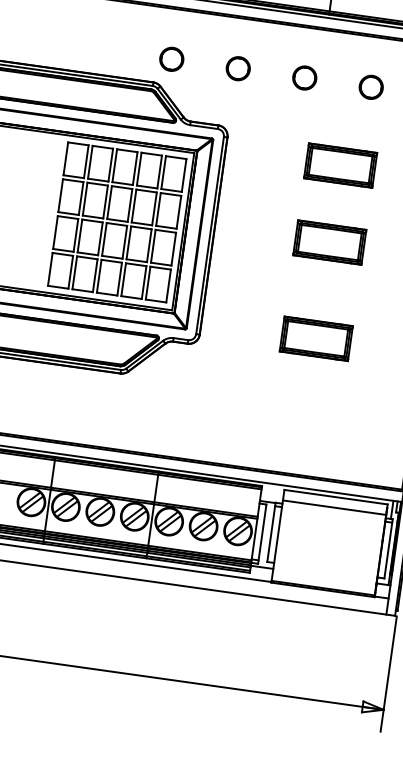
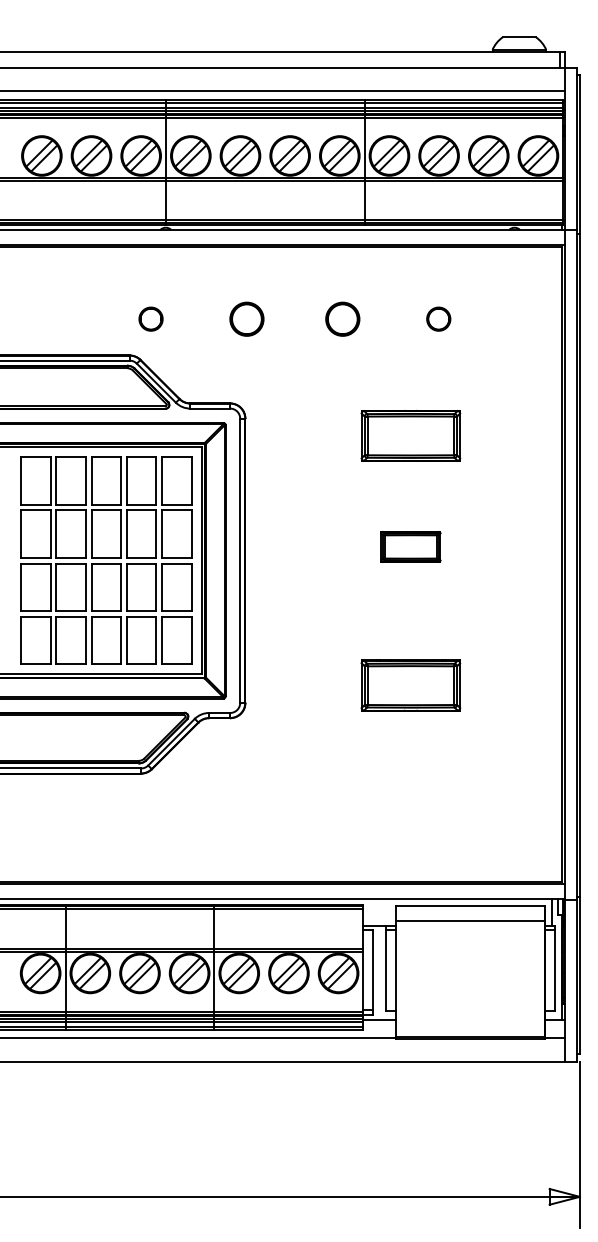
part: (171, 58) -> (150, 318), size x0.7
part: (371, 86) -> (438, 318), size x0.7
part: (329, 242) -> (410, 546), size x0.6

